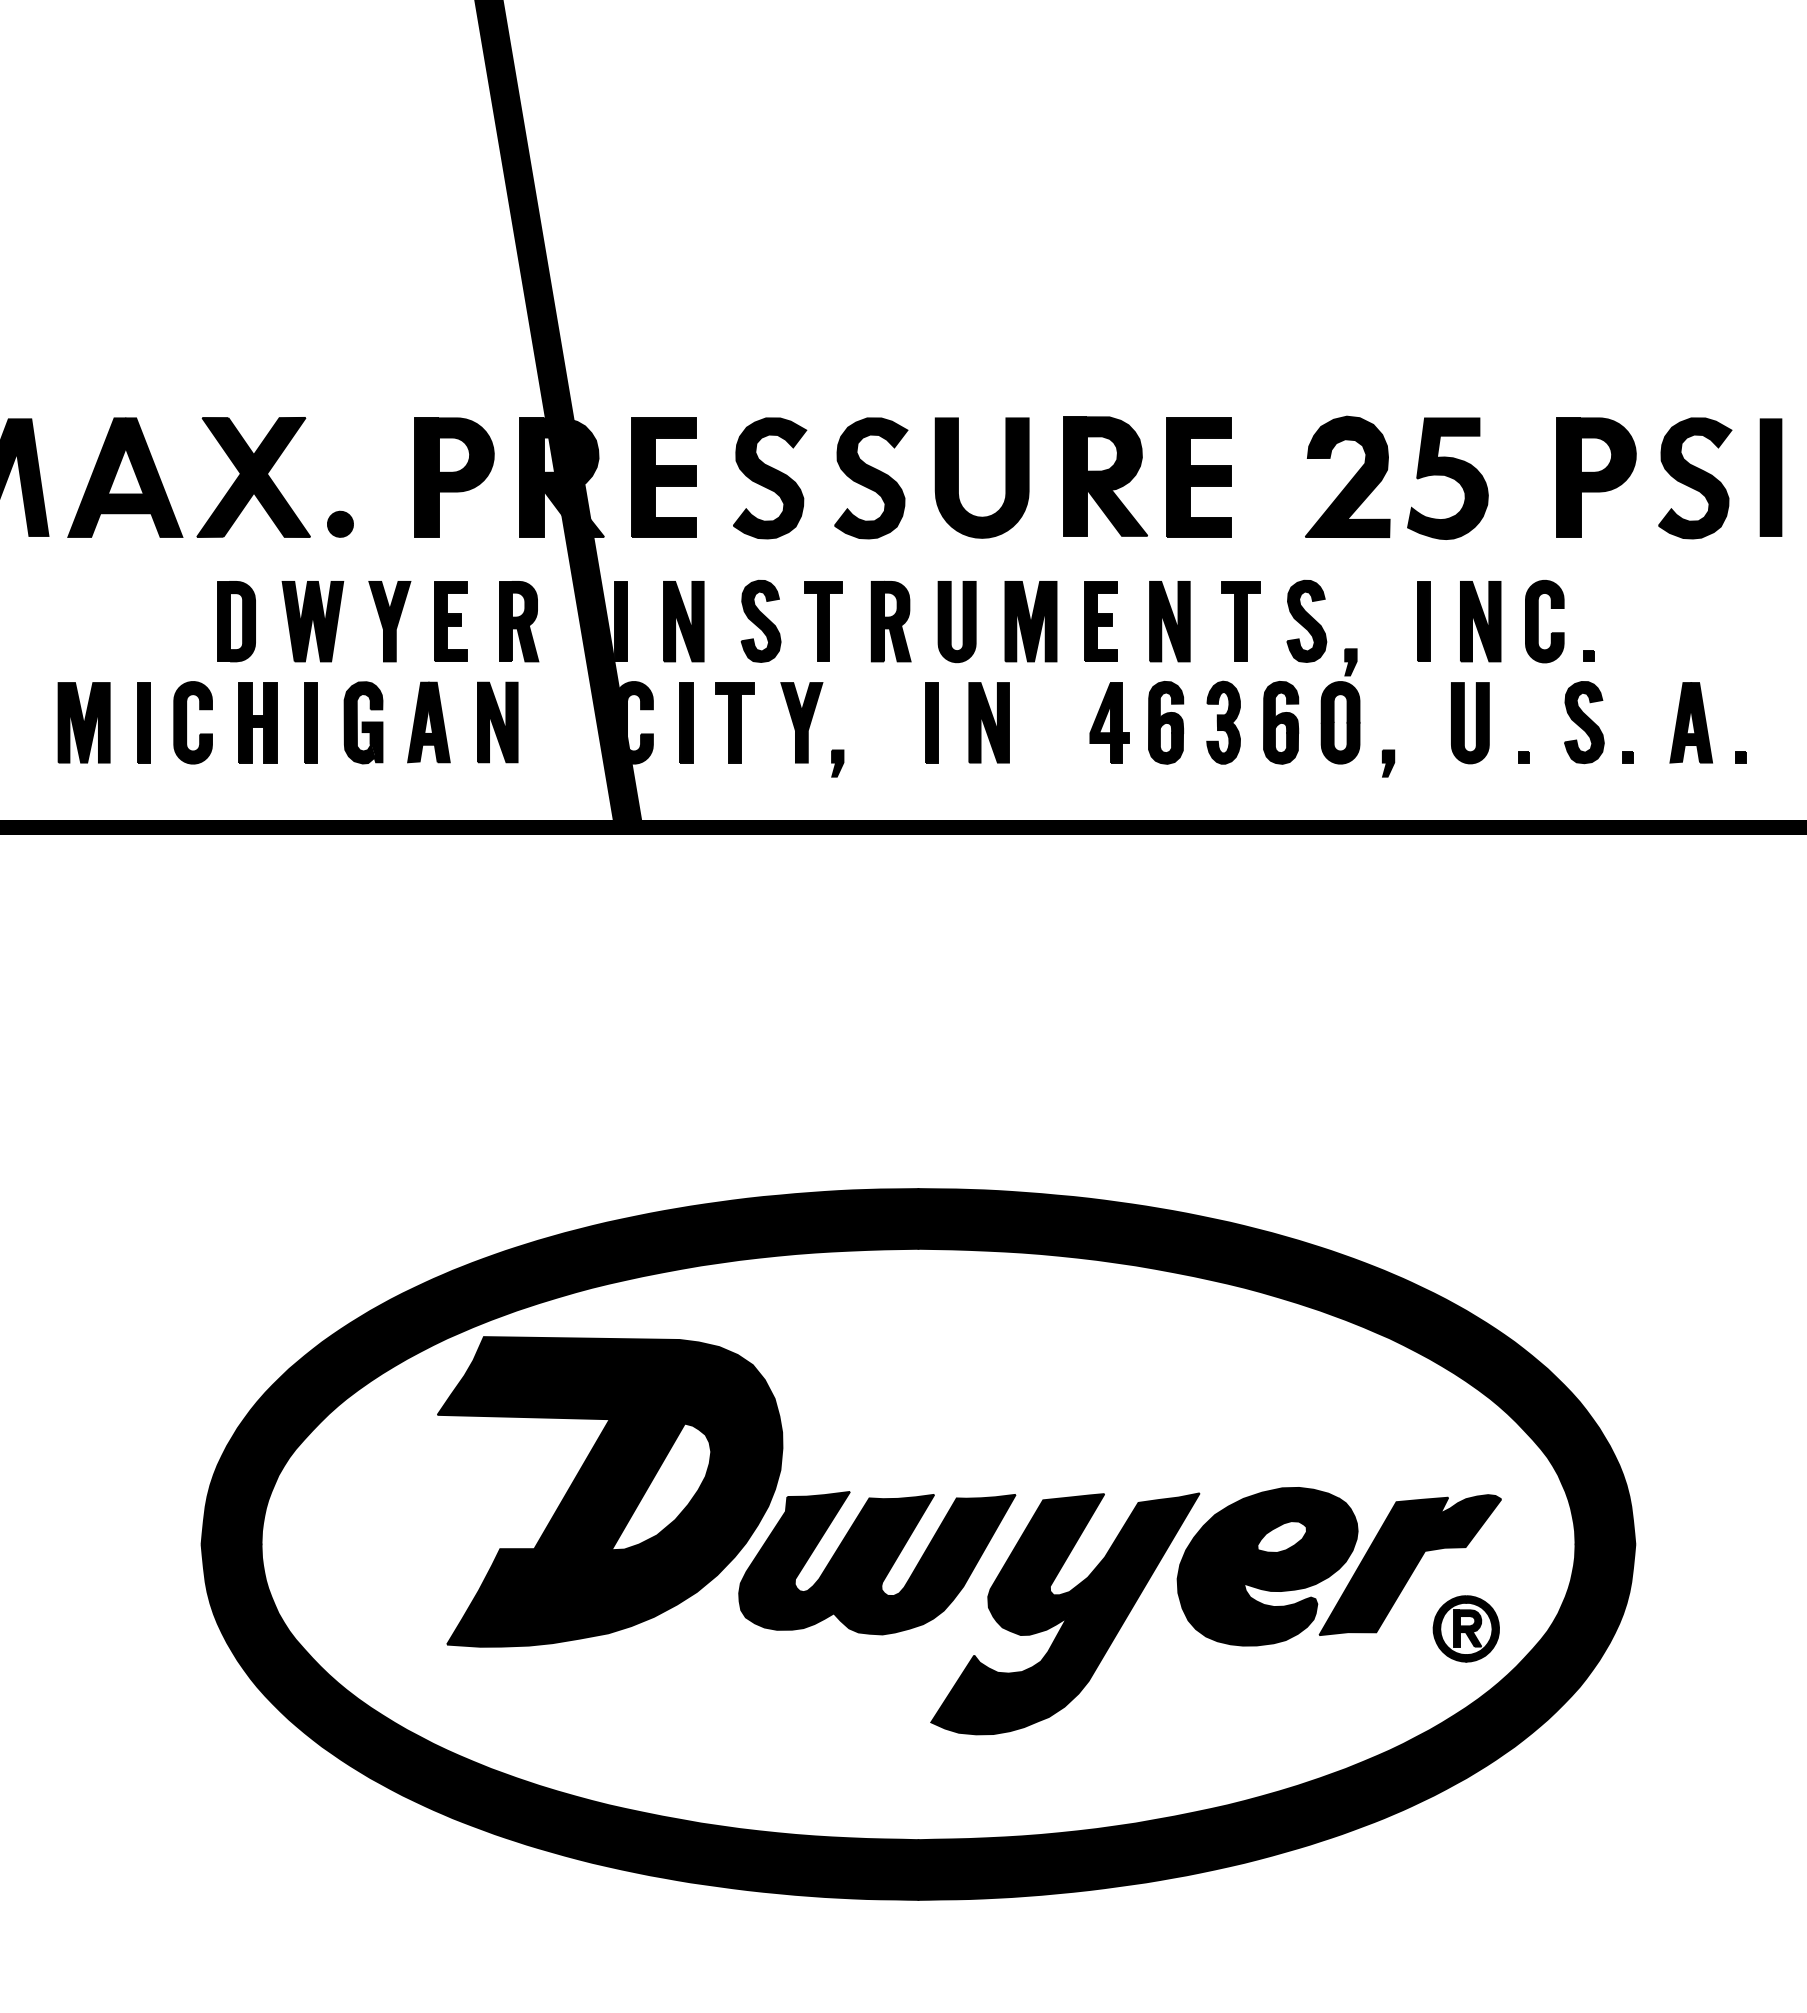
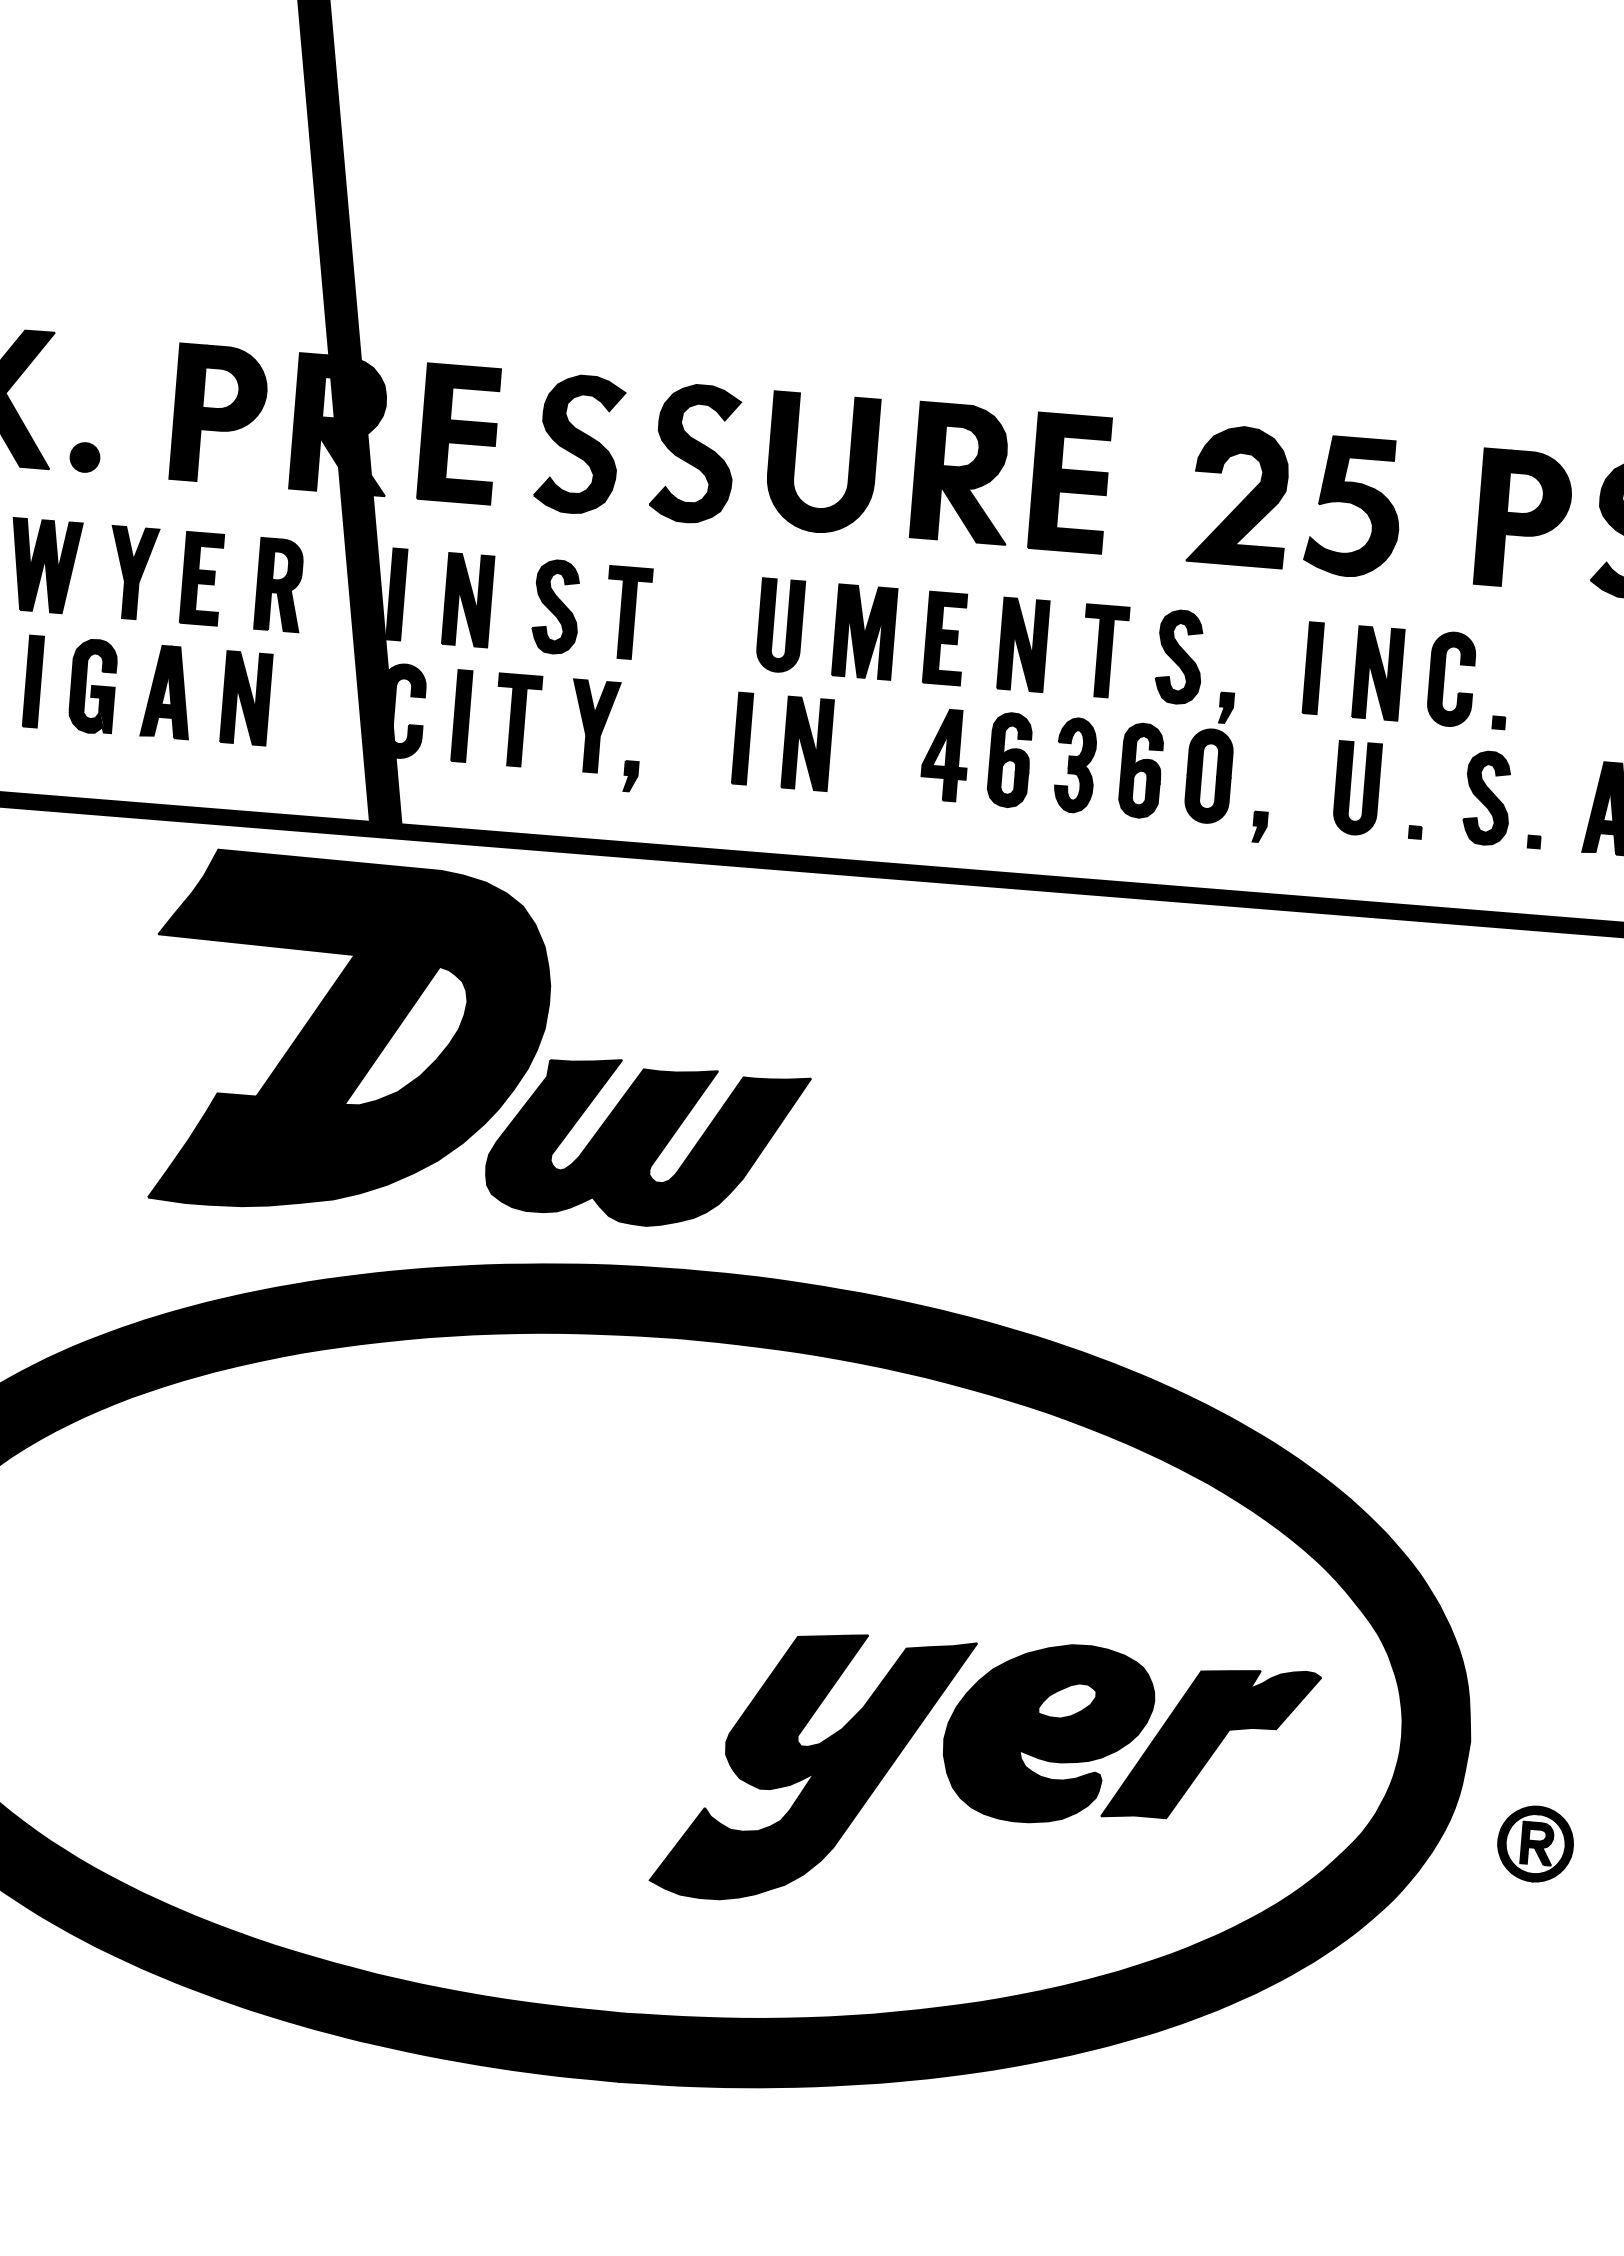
part: (890, 621) -> (704, 619), removed
part: (726, 1491) -> (481, 1048), moved
part: (1465, 1628) -> (1534, 1843), moved

